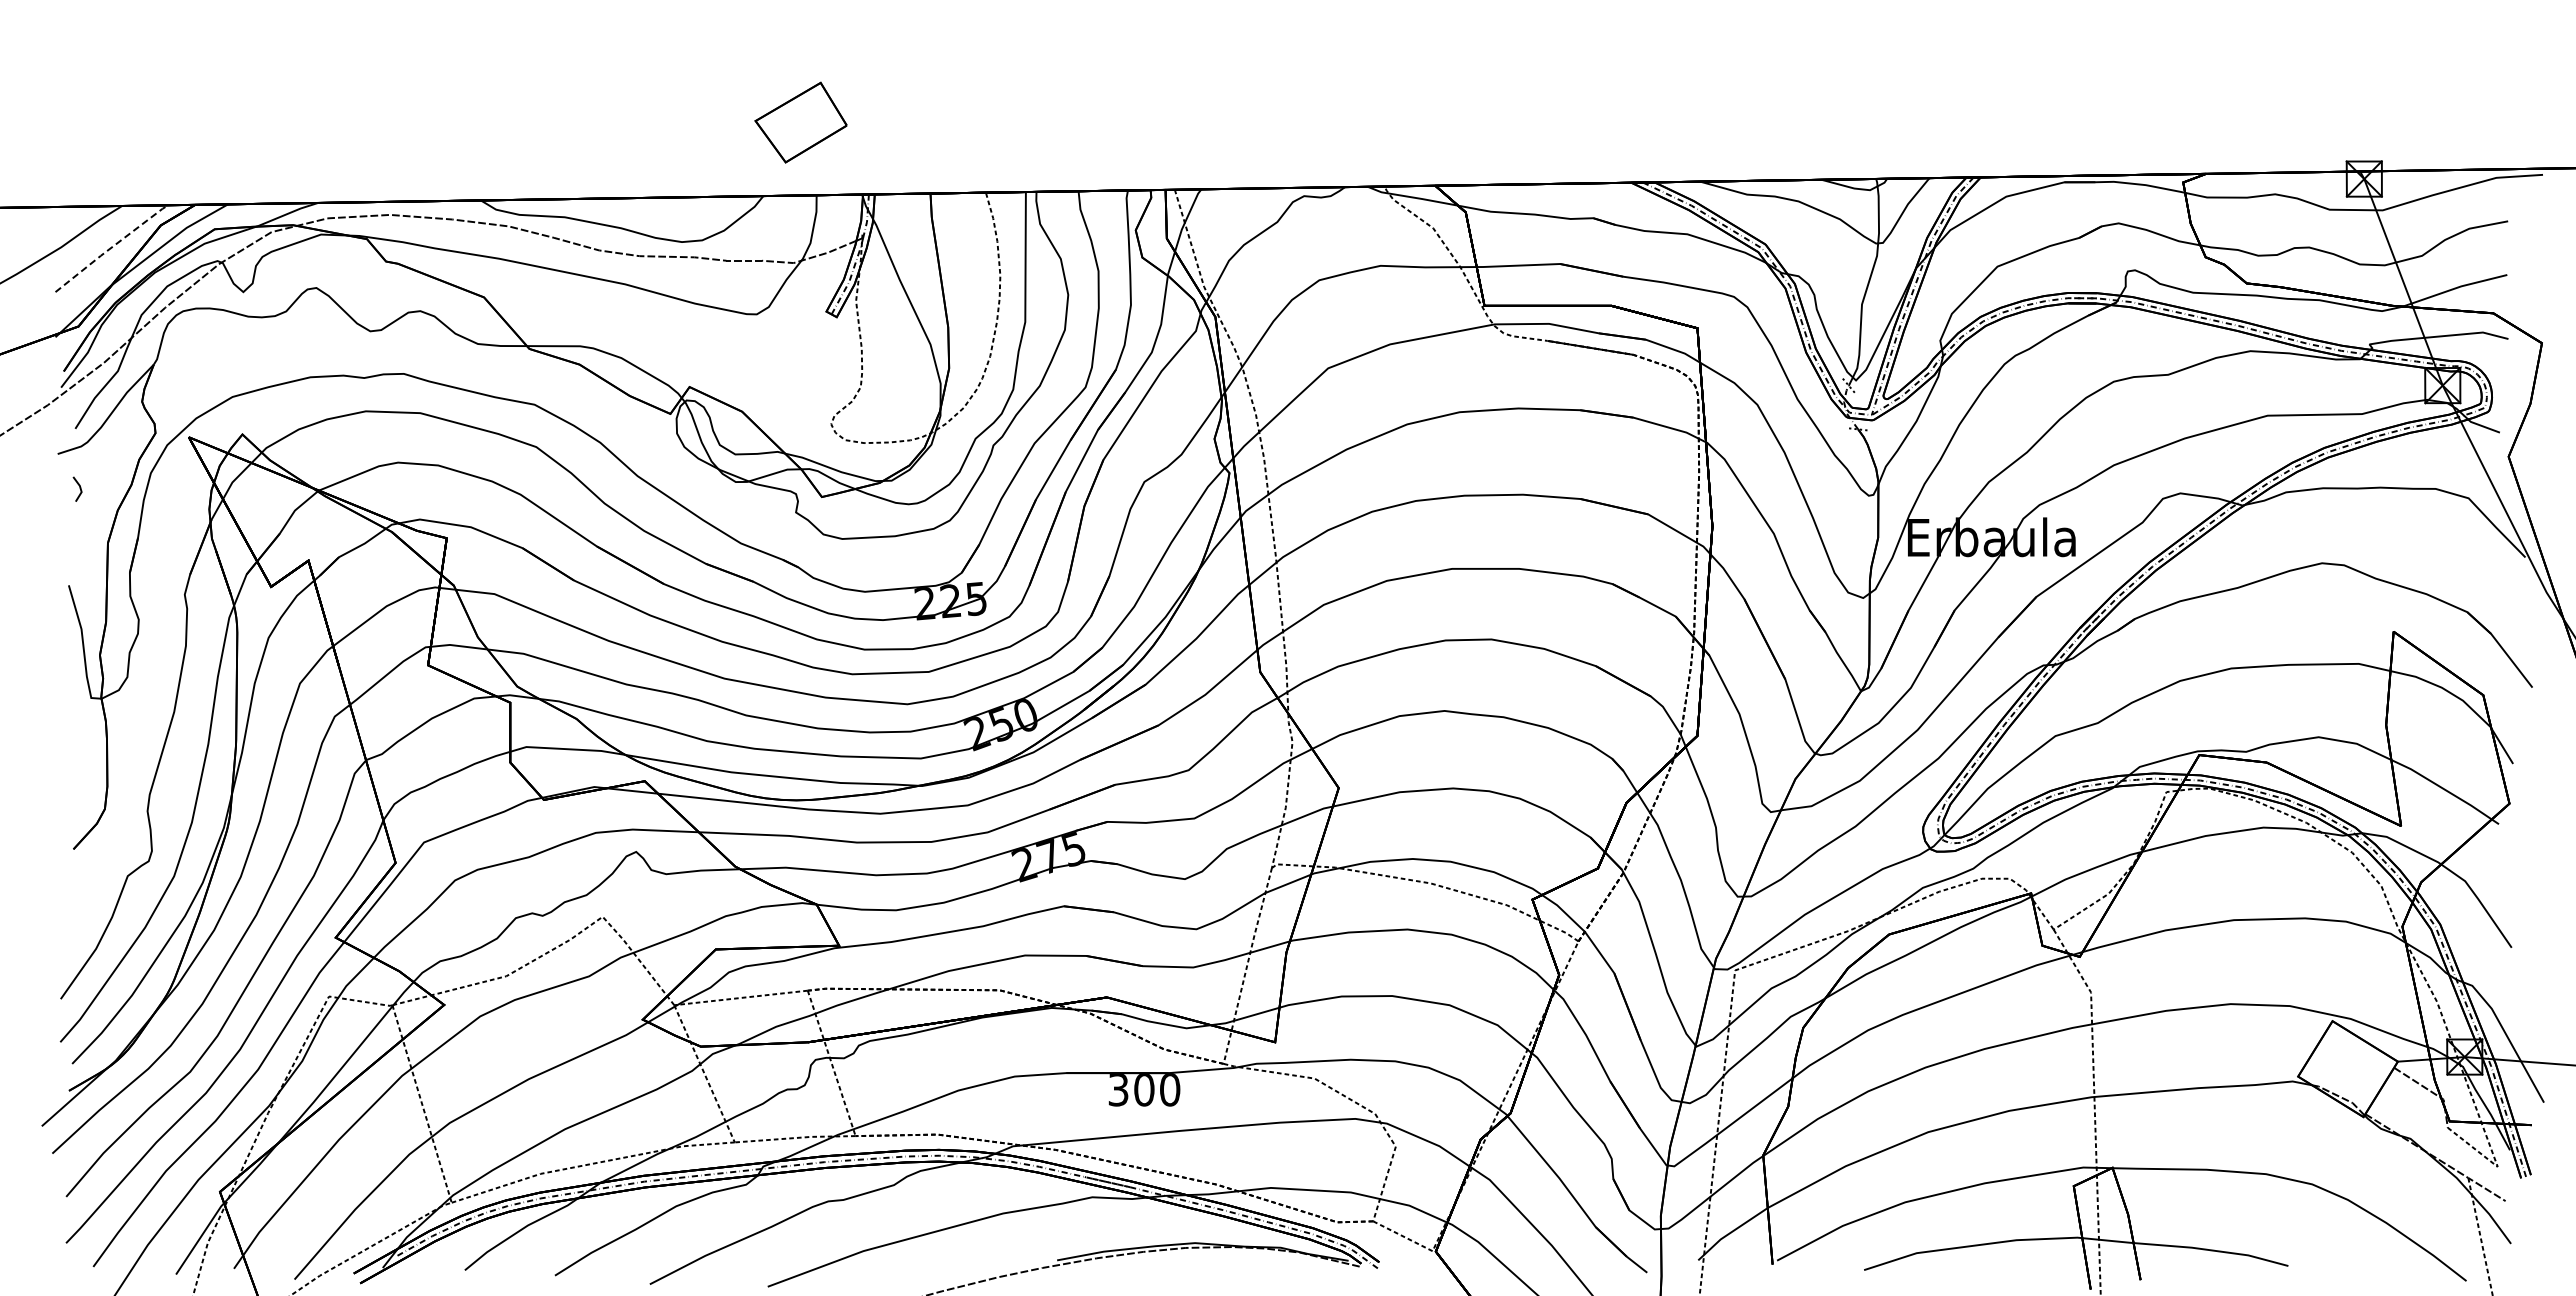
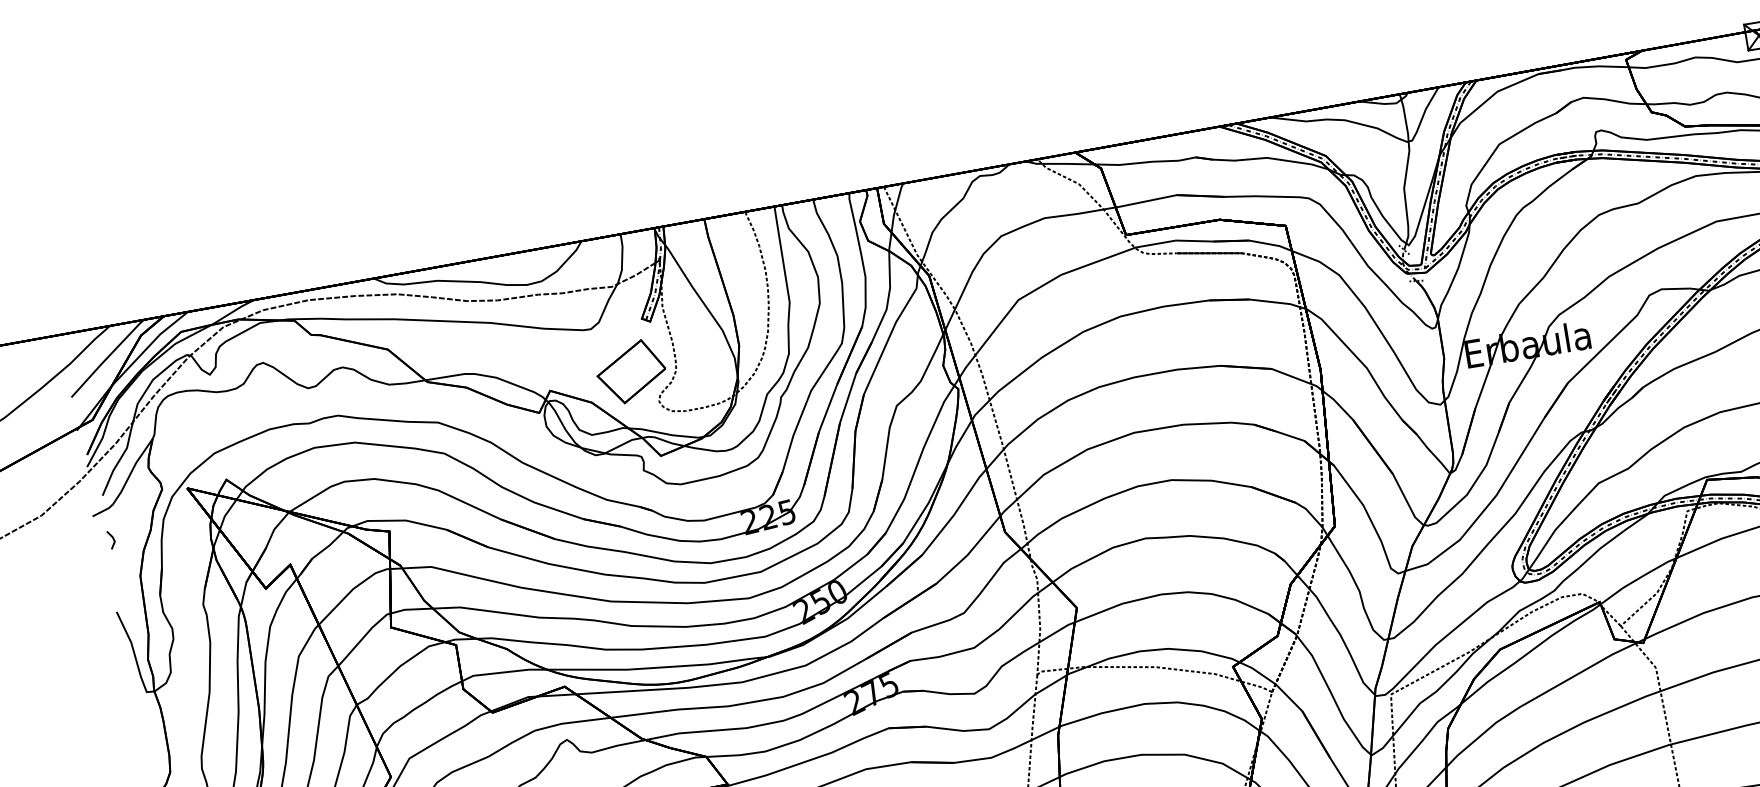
part: (800, 122) -> (630, 371), moved
line: (111, 248) -> (107, 358), dashed -> solid

